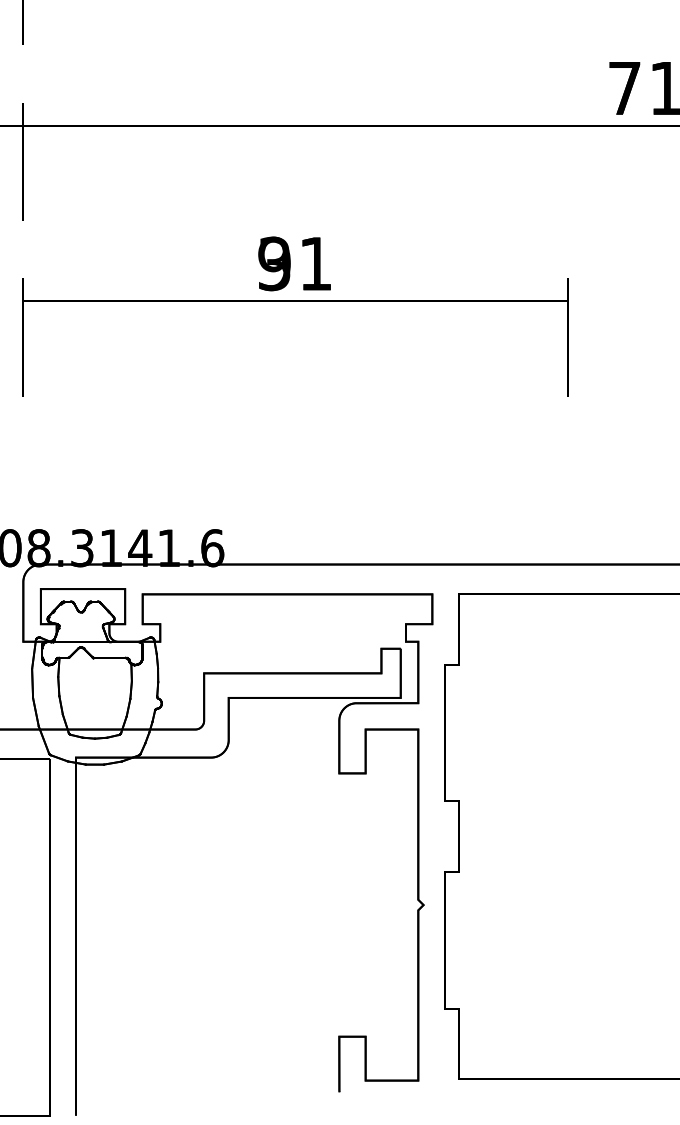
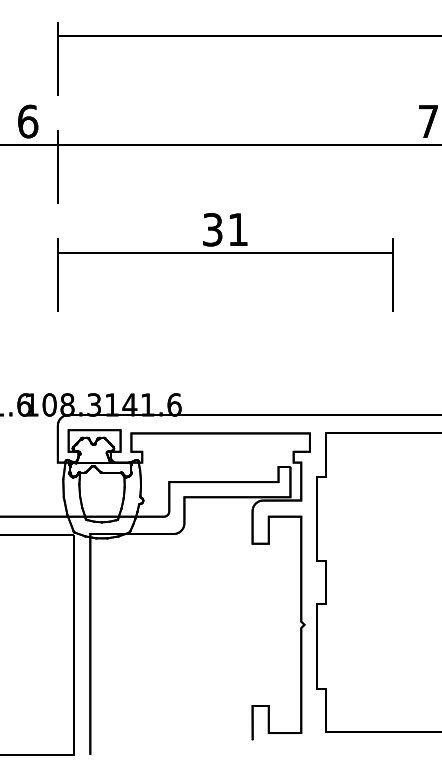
text: (274, 263) -> (212, 229), 91 -> 31

